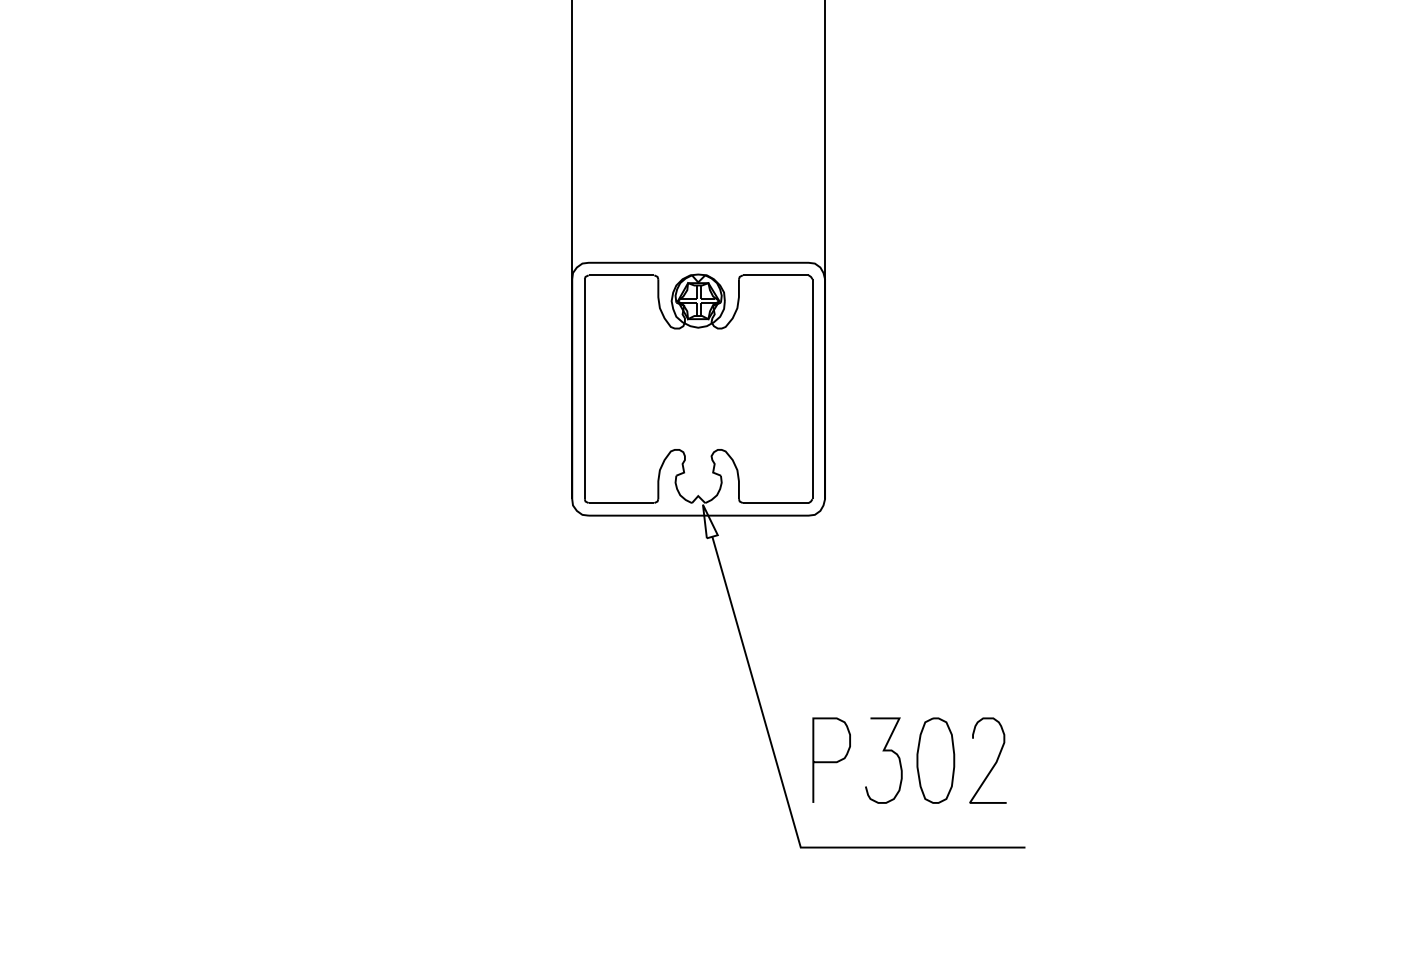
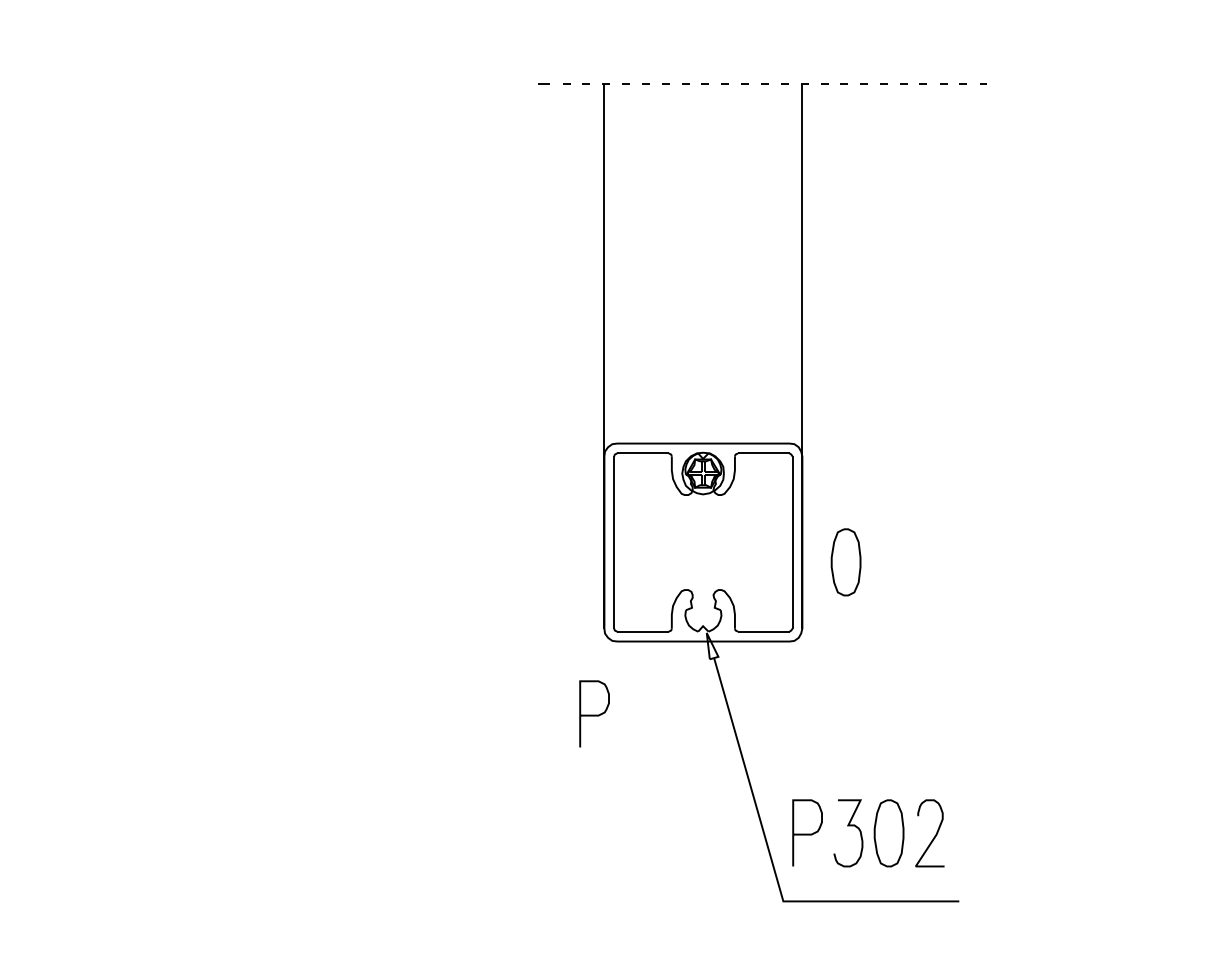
part: (880, 414) -> (845, 562), added
curve: (559, 608) -> (594, 714), added

